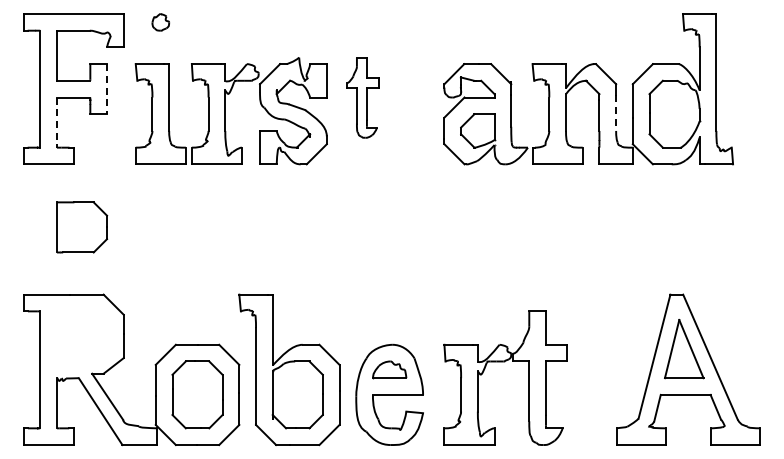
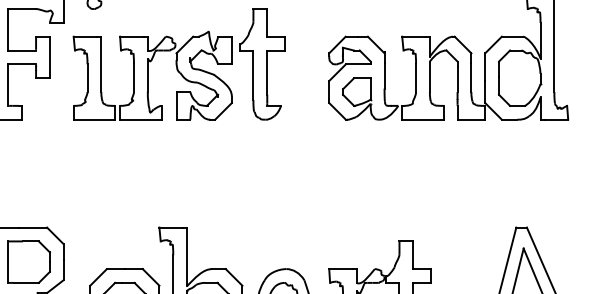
line: (107, 89) -> (50, 57), dashed -> solid
part: (362, 97) -> (261, 64), size x1.67
line: (616, 113) -> (471, 77), dashed -> solid
line: (56, 123) -> (8, 85), dashed -> solid
part: (82, 227) -> (29, 262), moved

